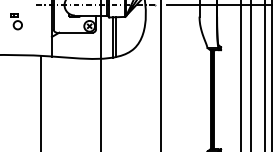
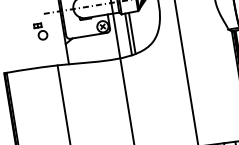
part: (16, 21) -> (40, 31), moved

